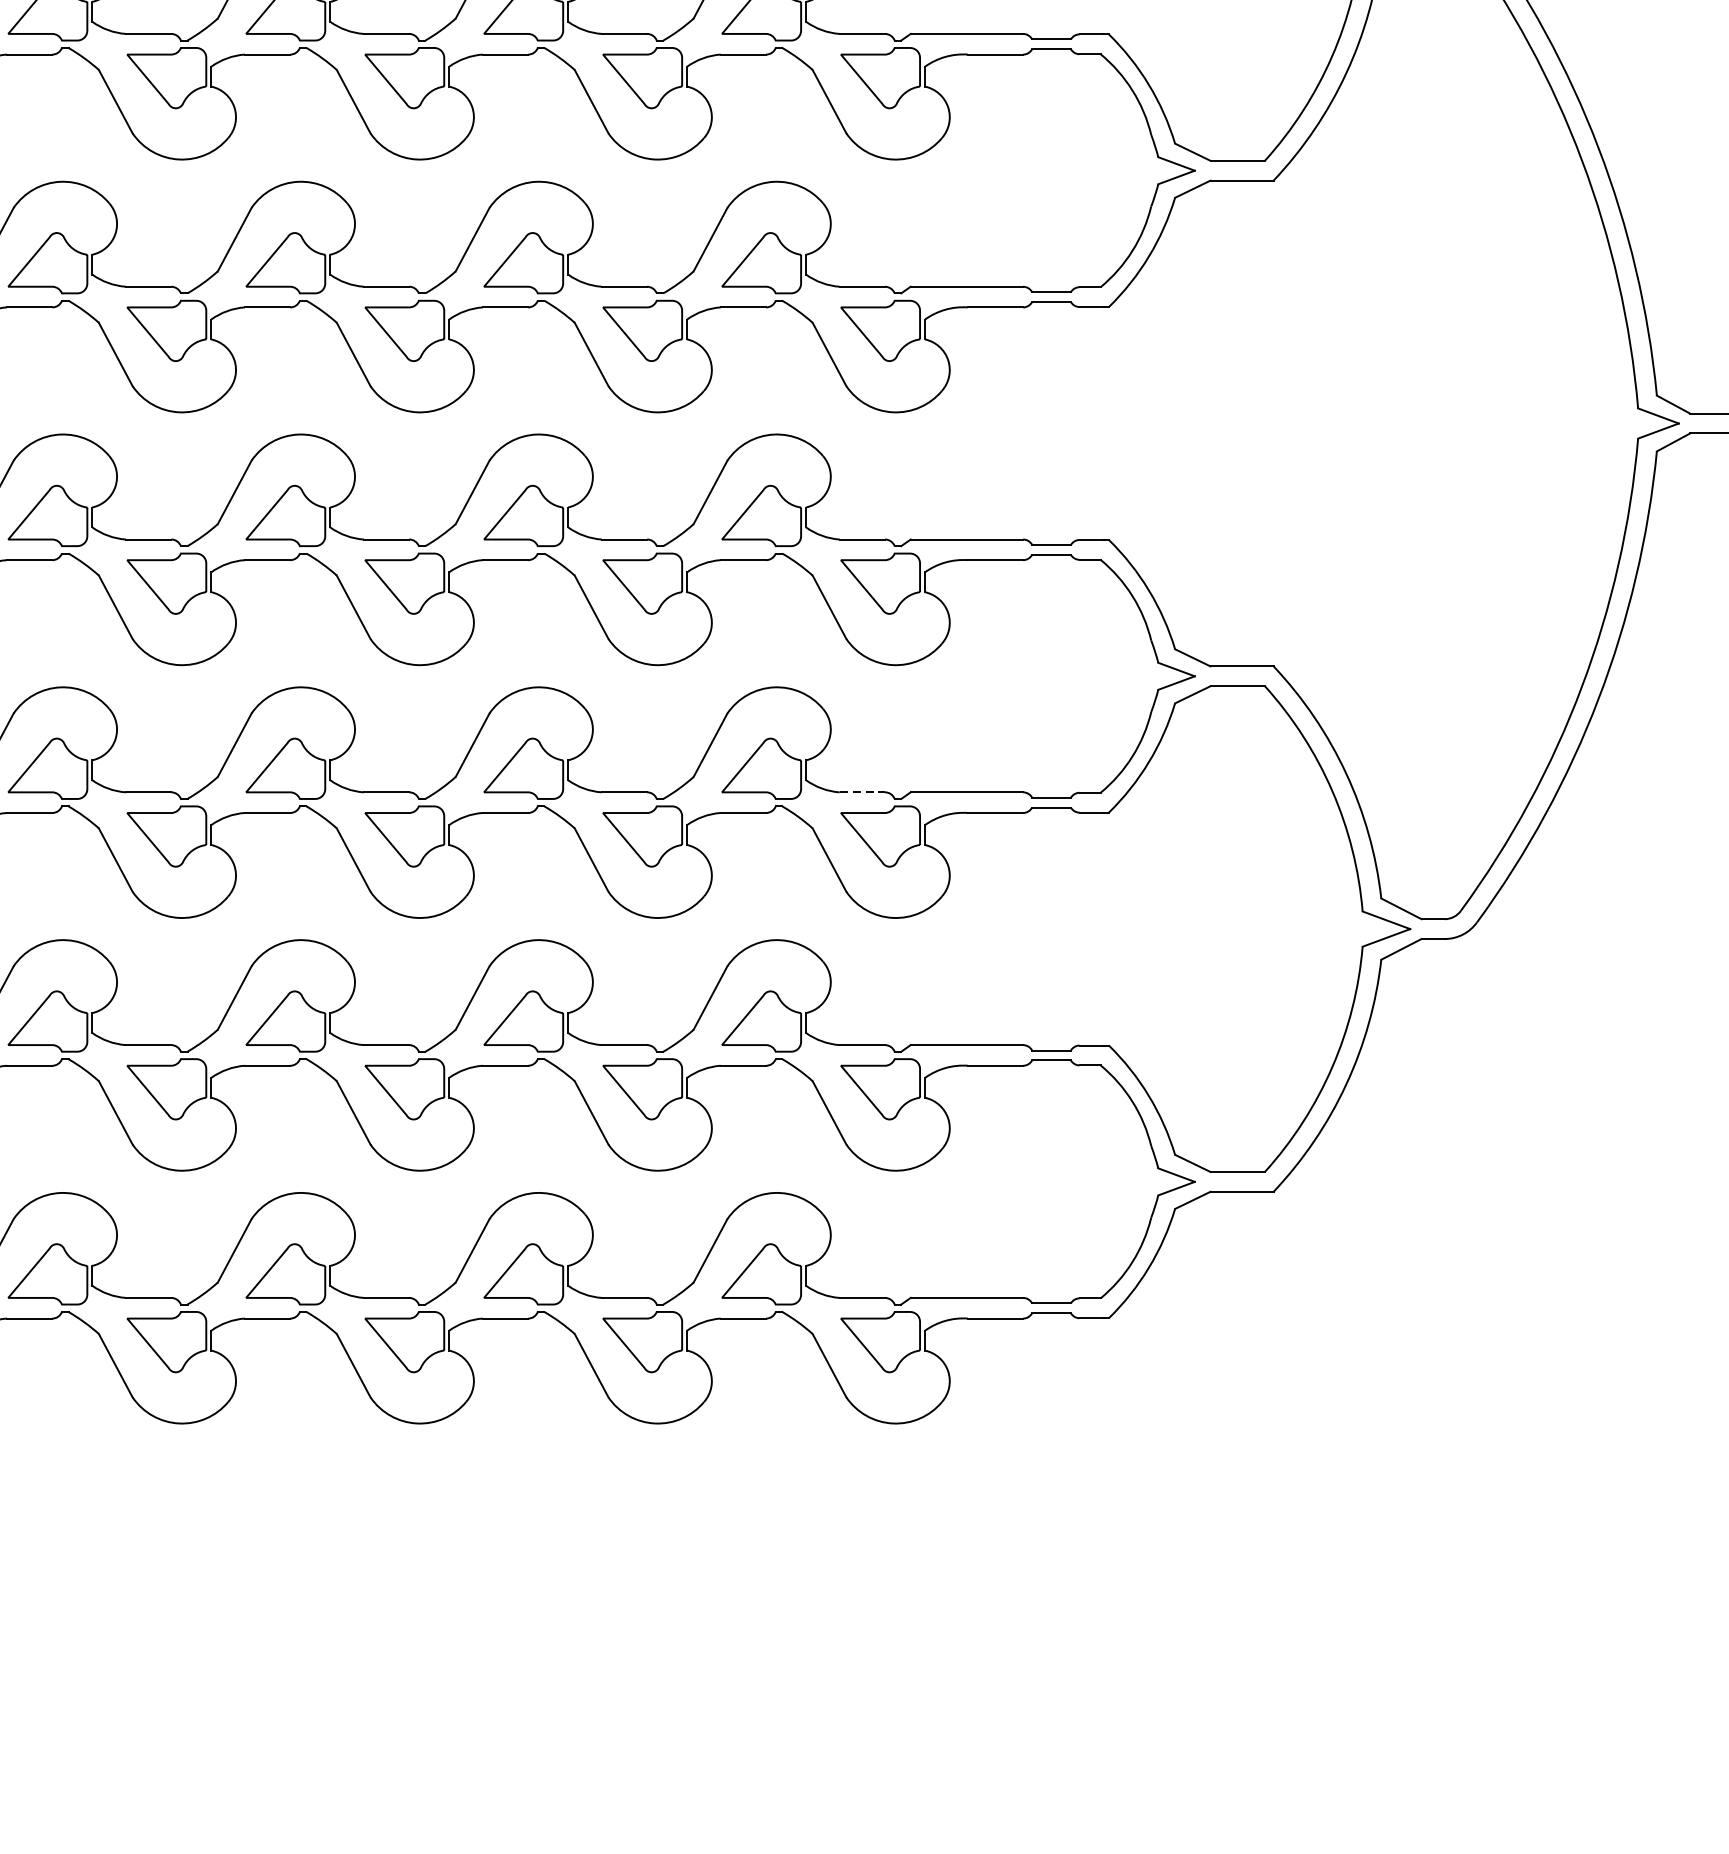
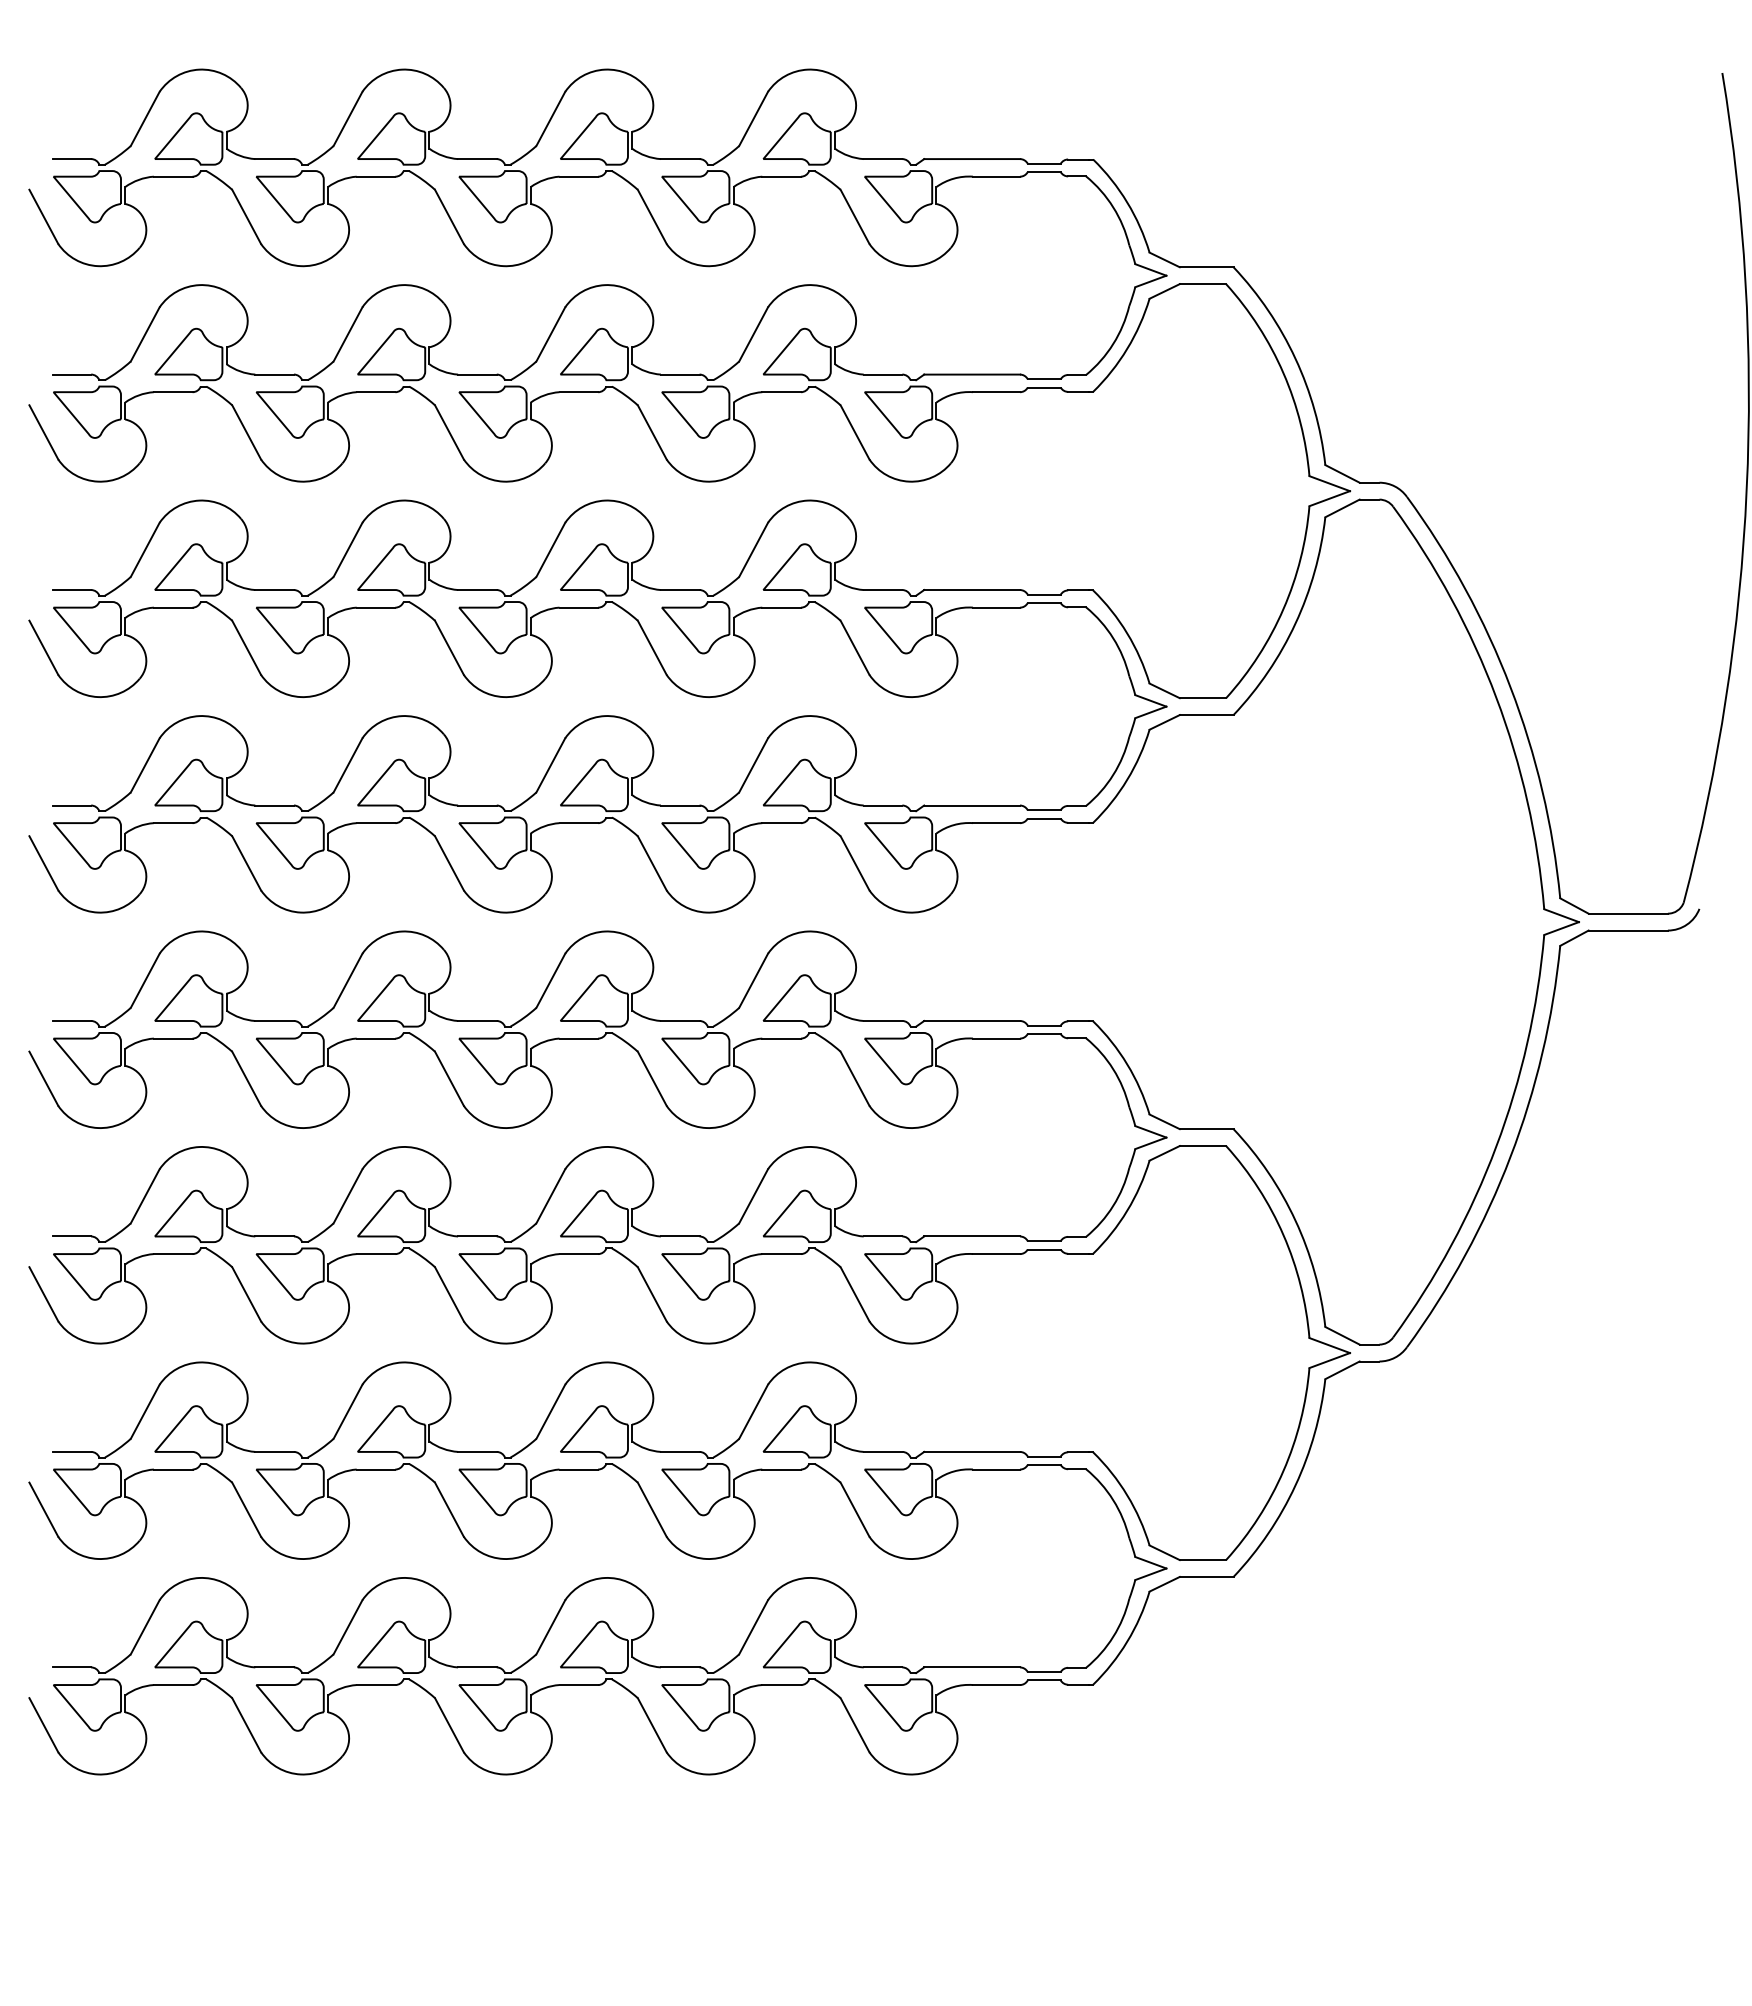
line: (862, 792) -> (883, 1236), dashed -> solid

